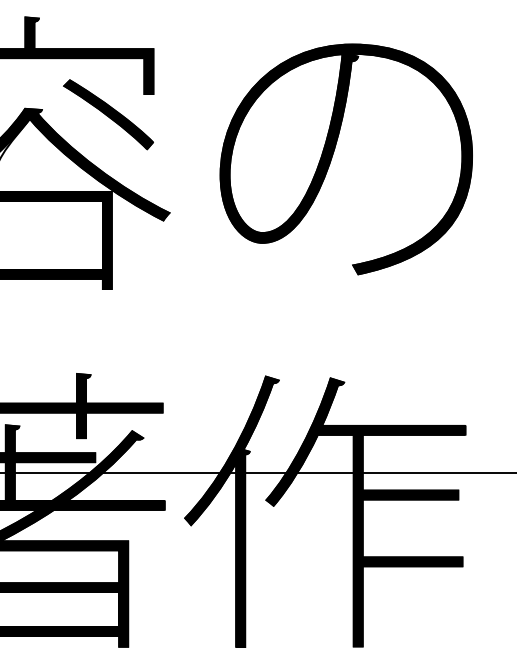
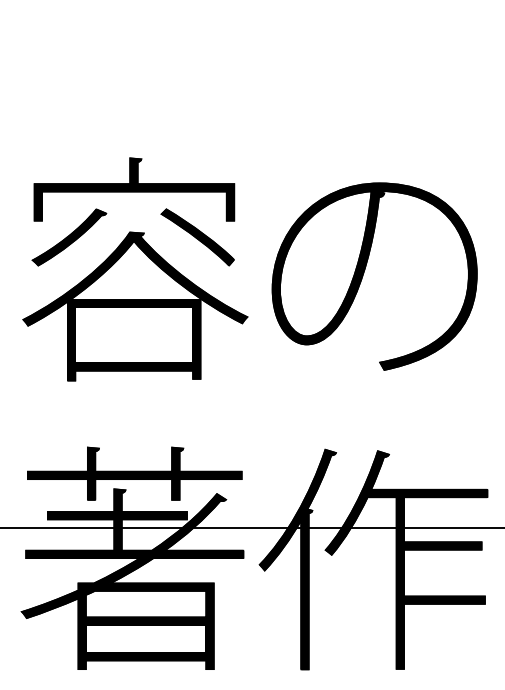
part: (333, 155) -> (364, 273), moved

